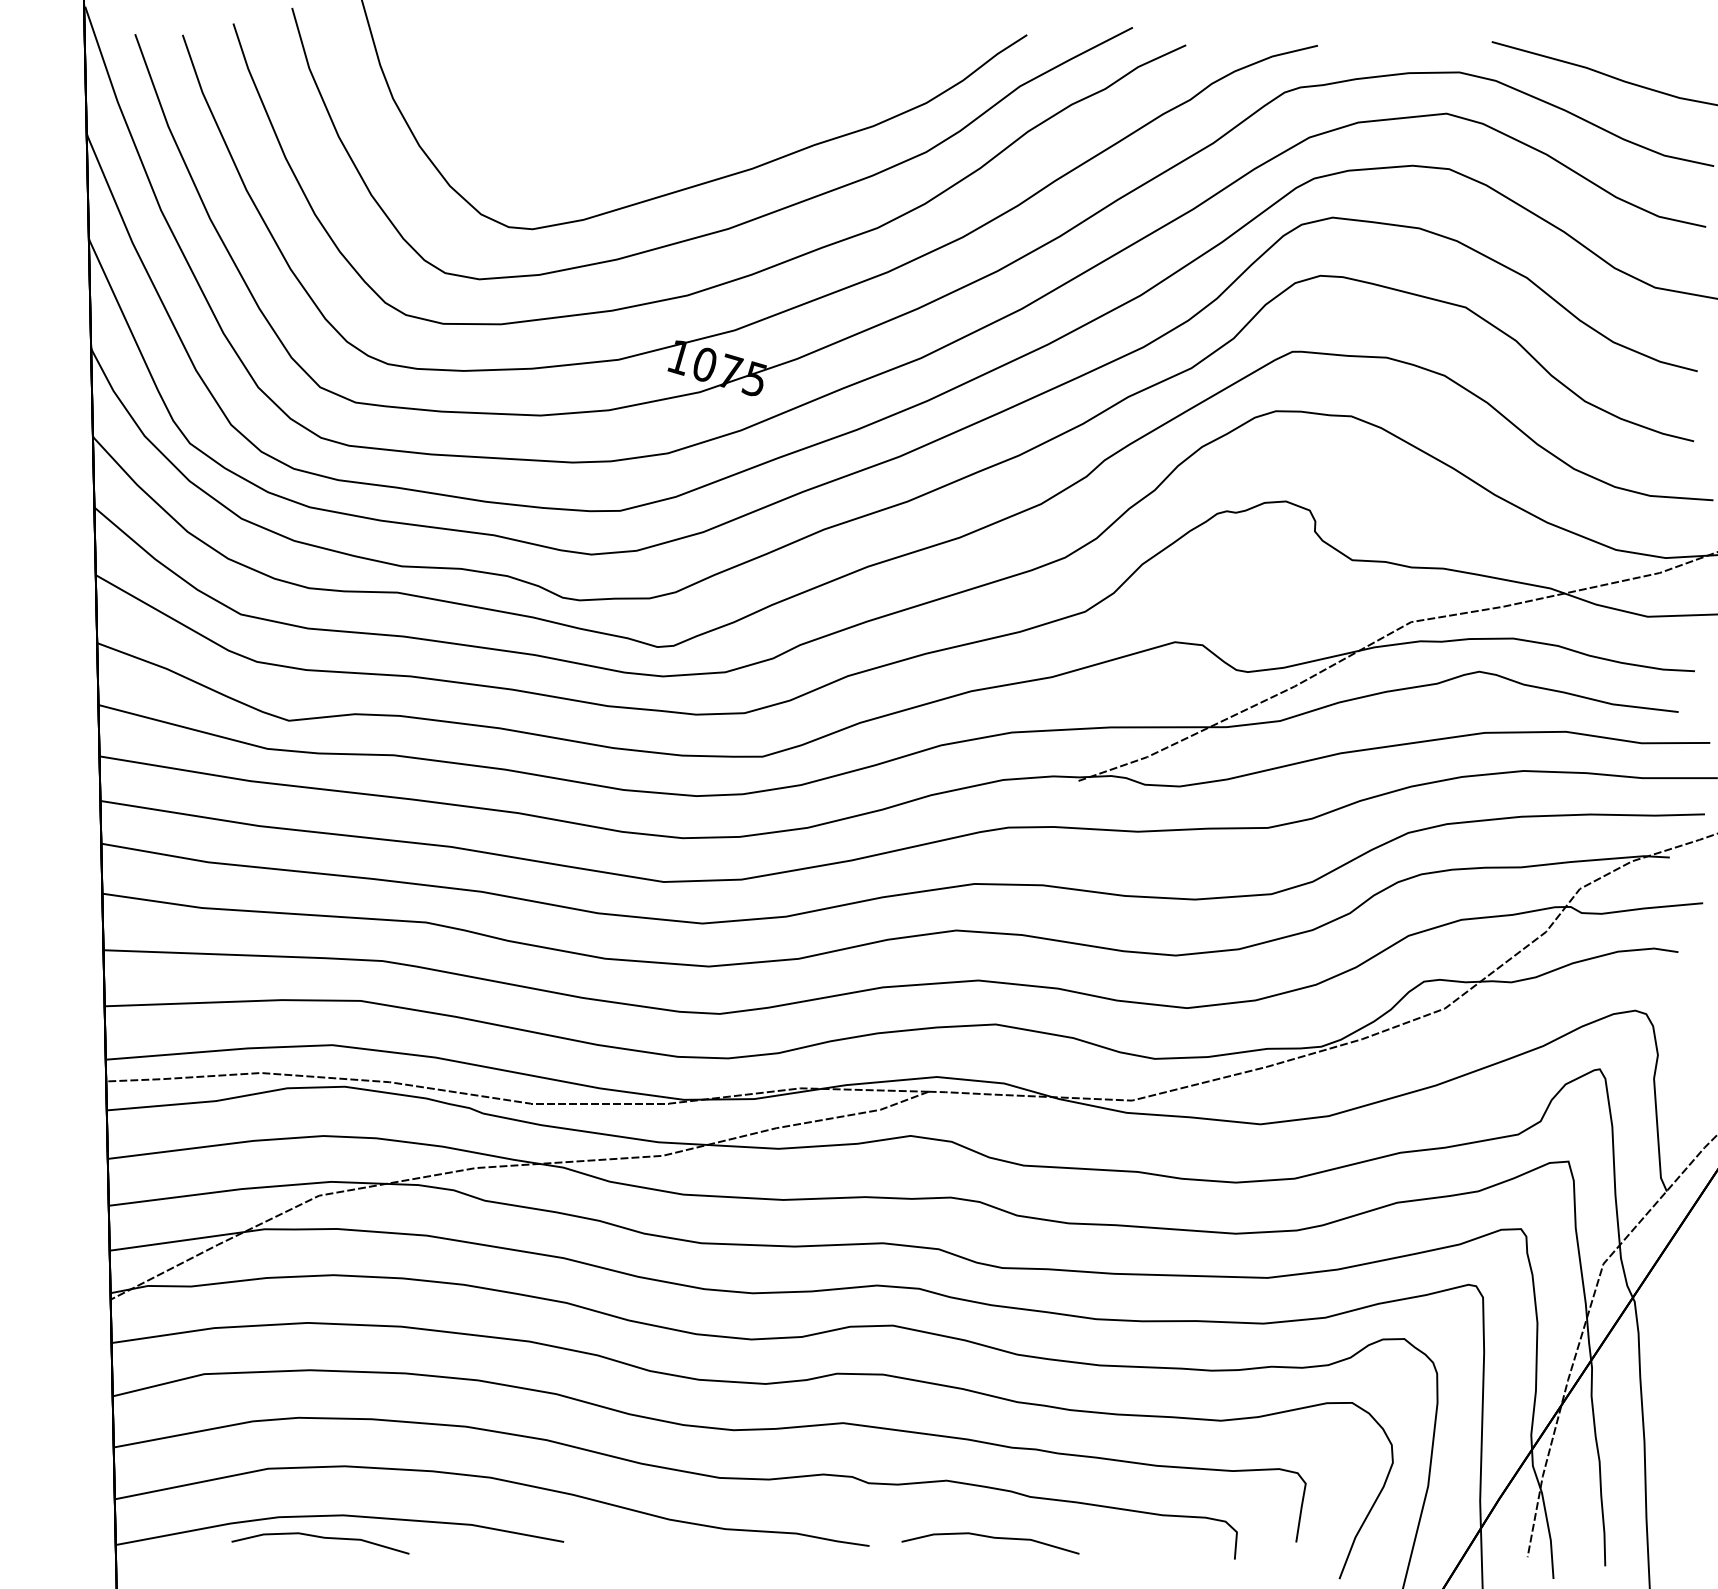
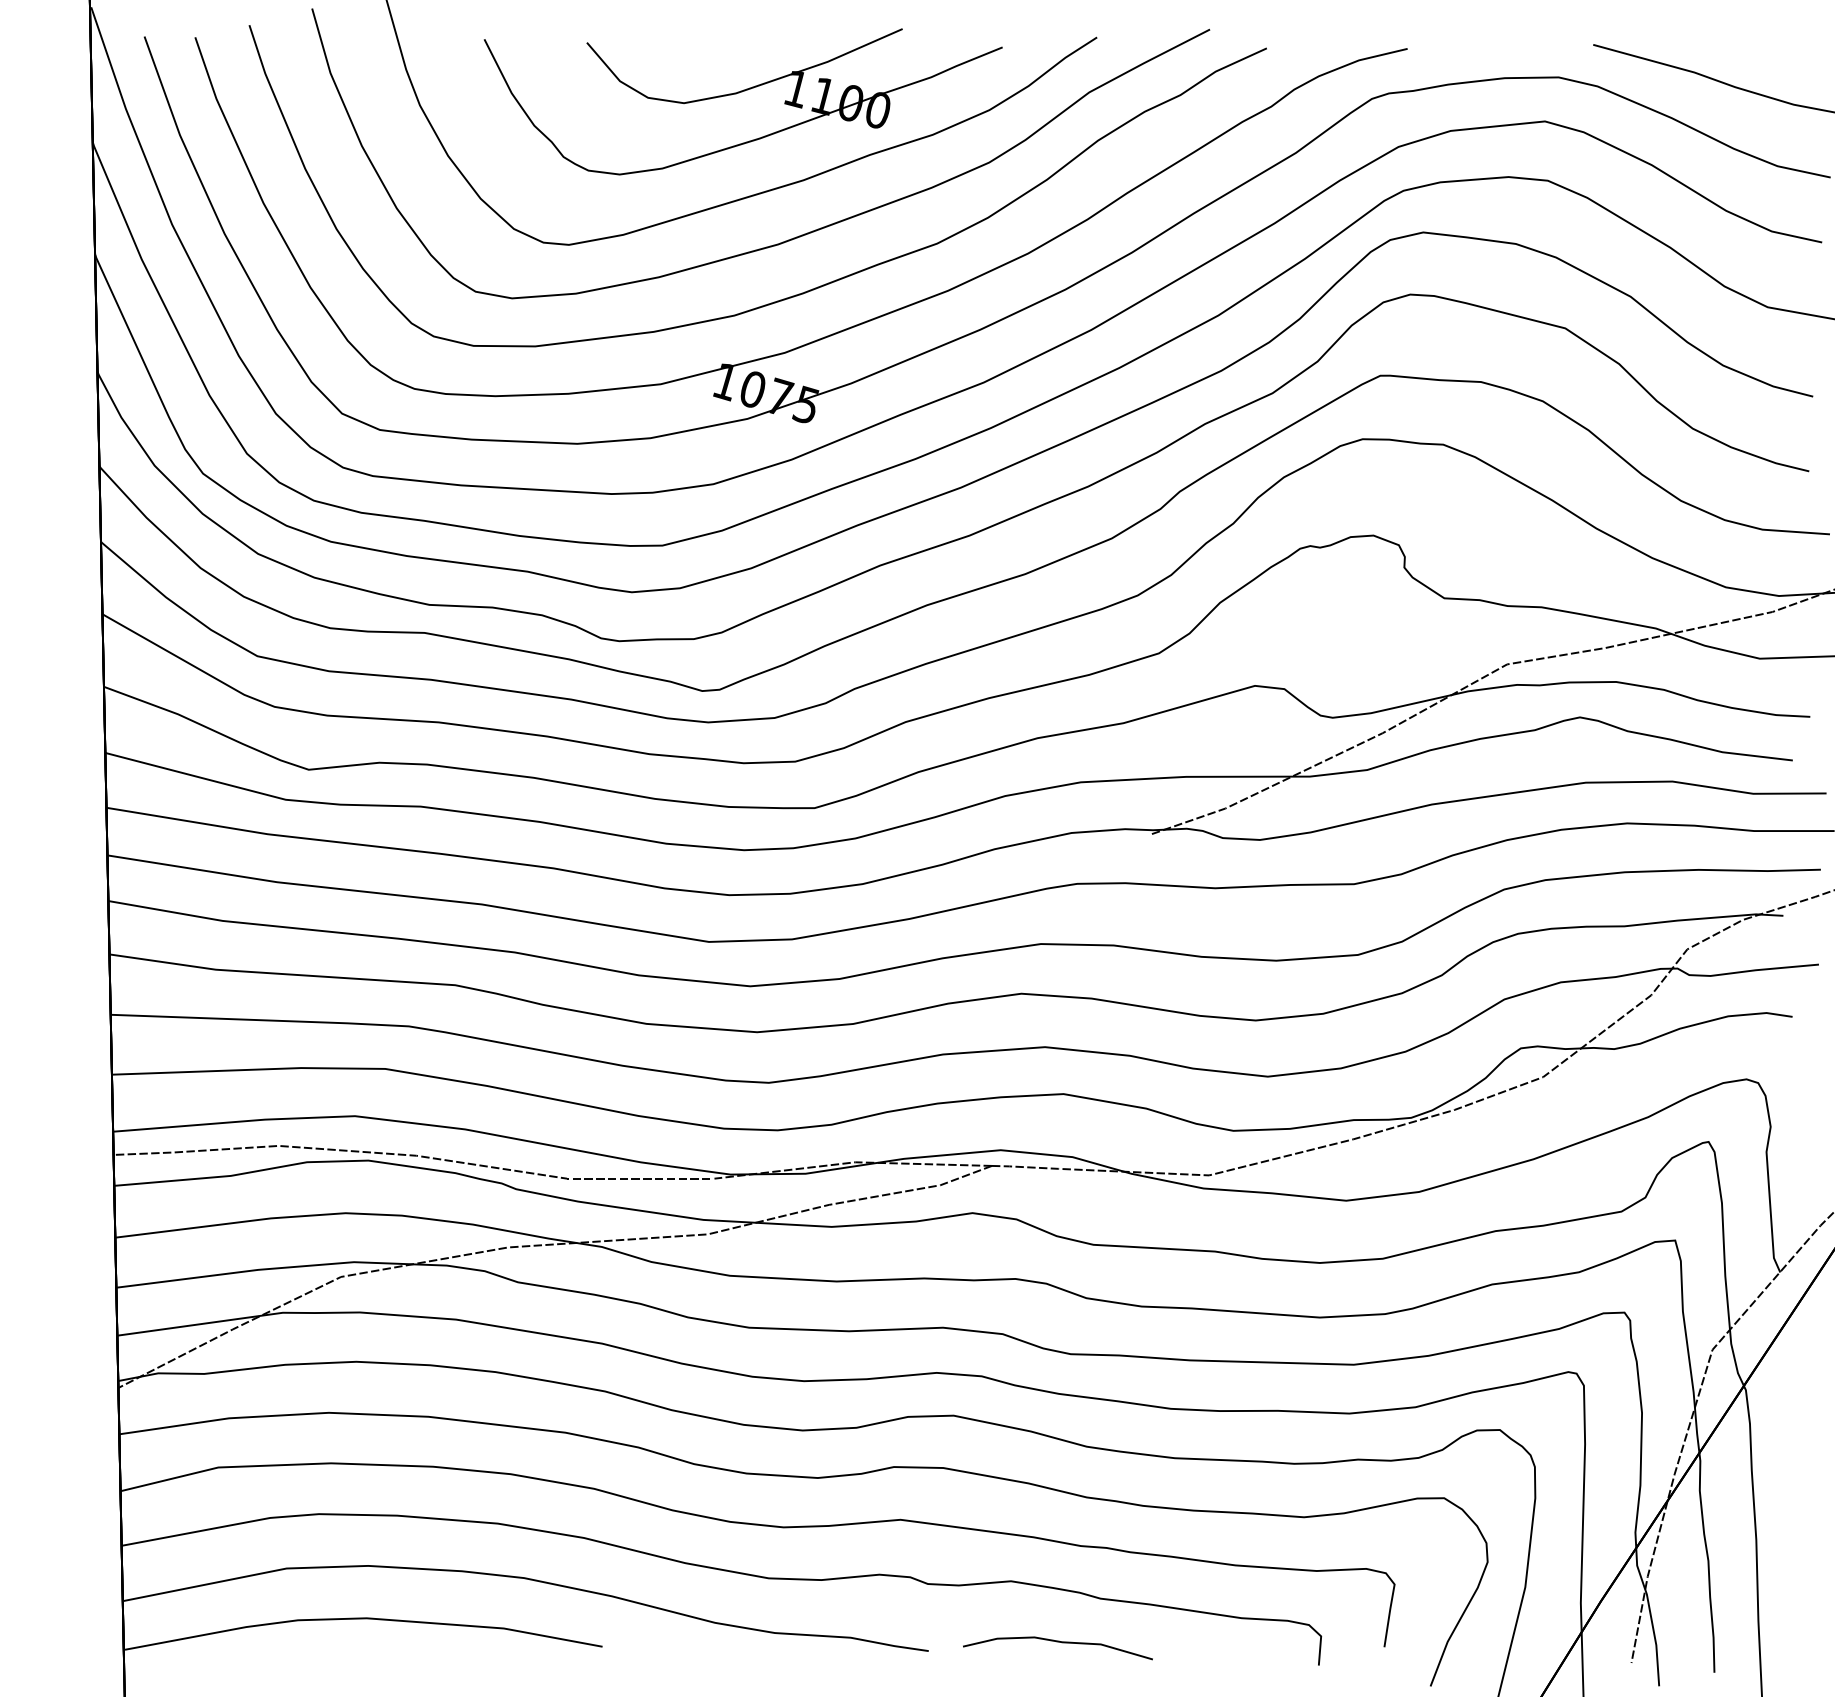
part: (692, 87) -> (739, 93), added
curve: (321, 1538) -> (343, 1643), removed

